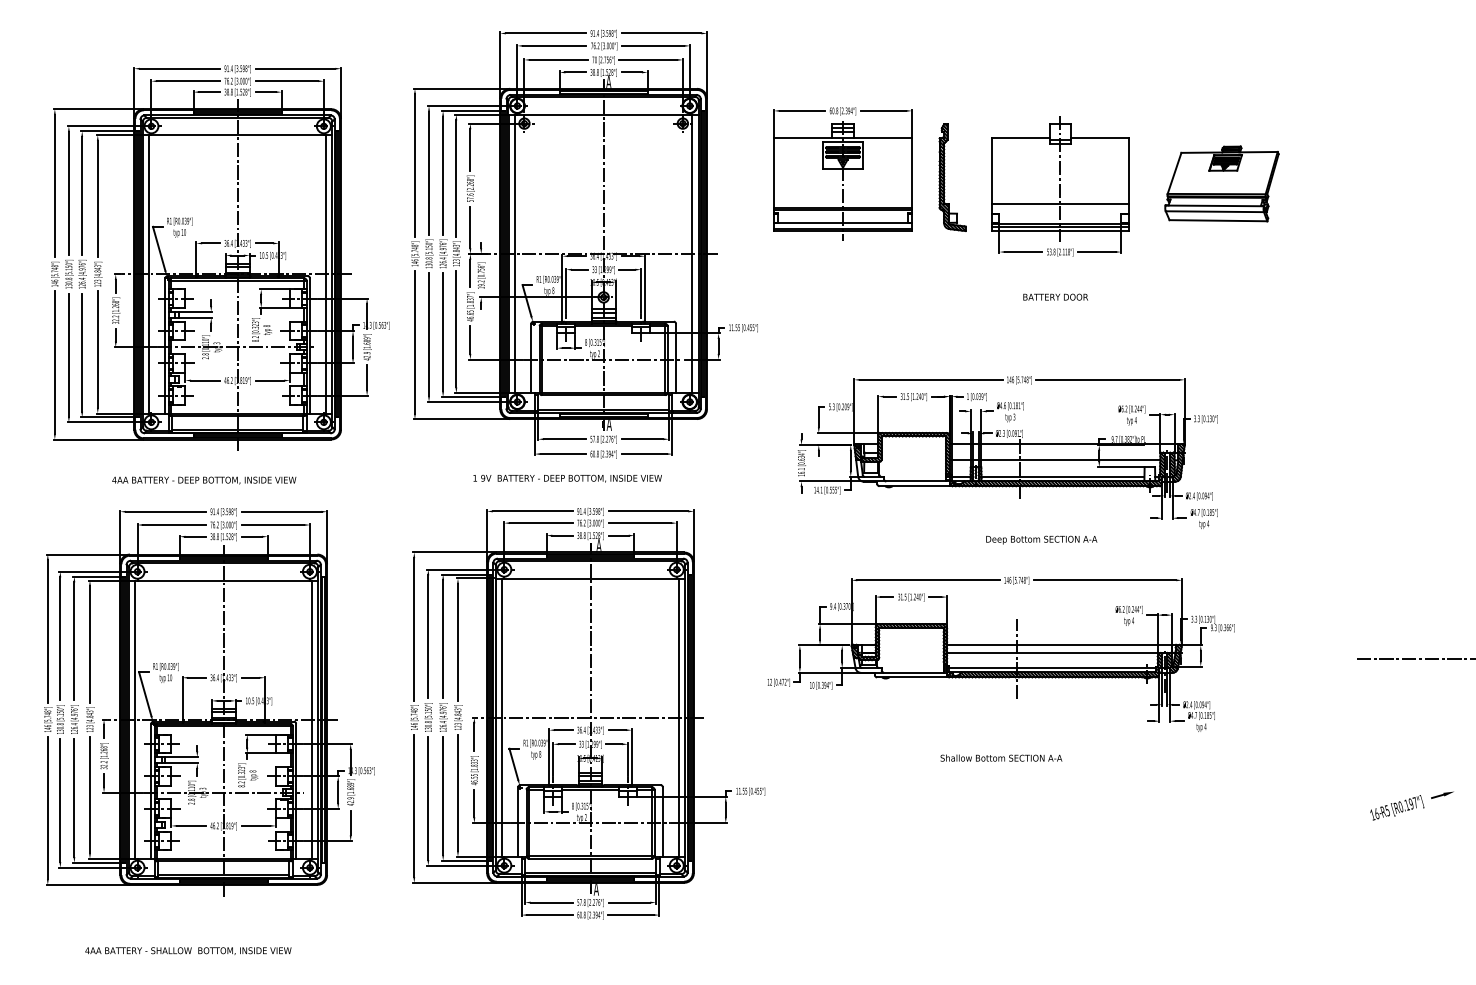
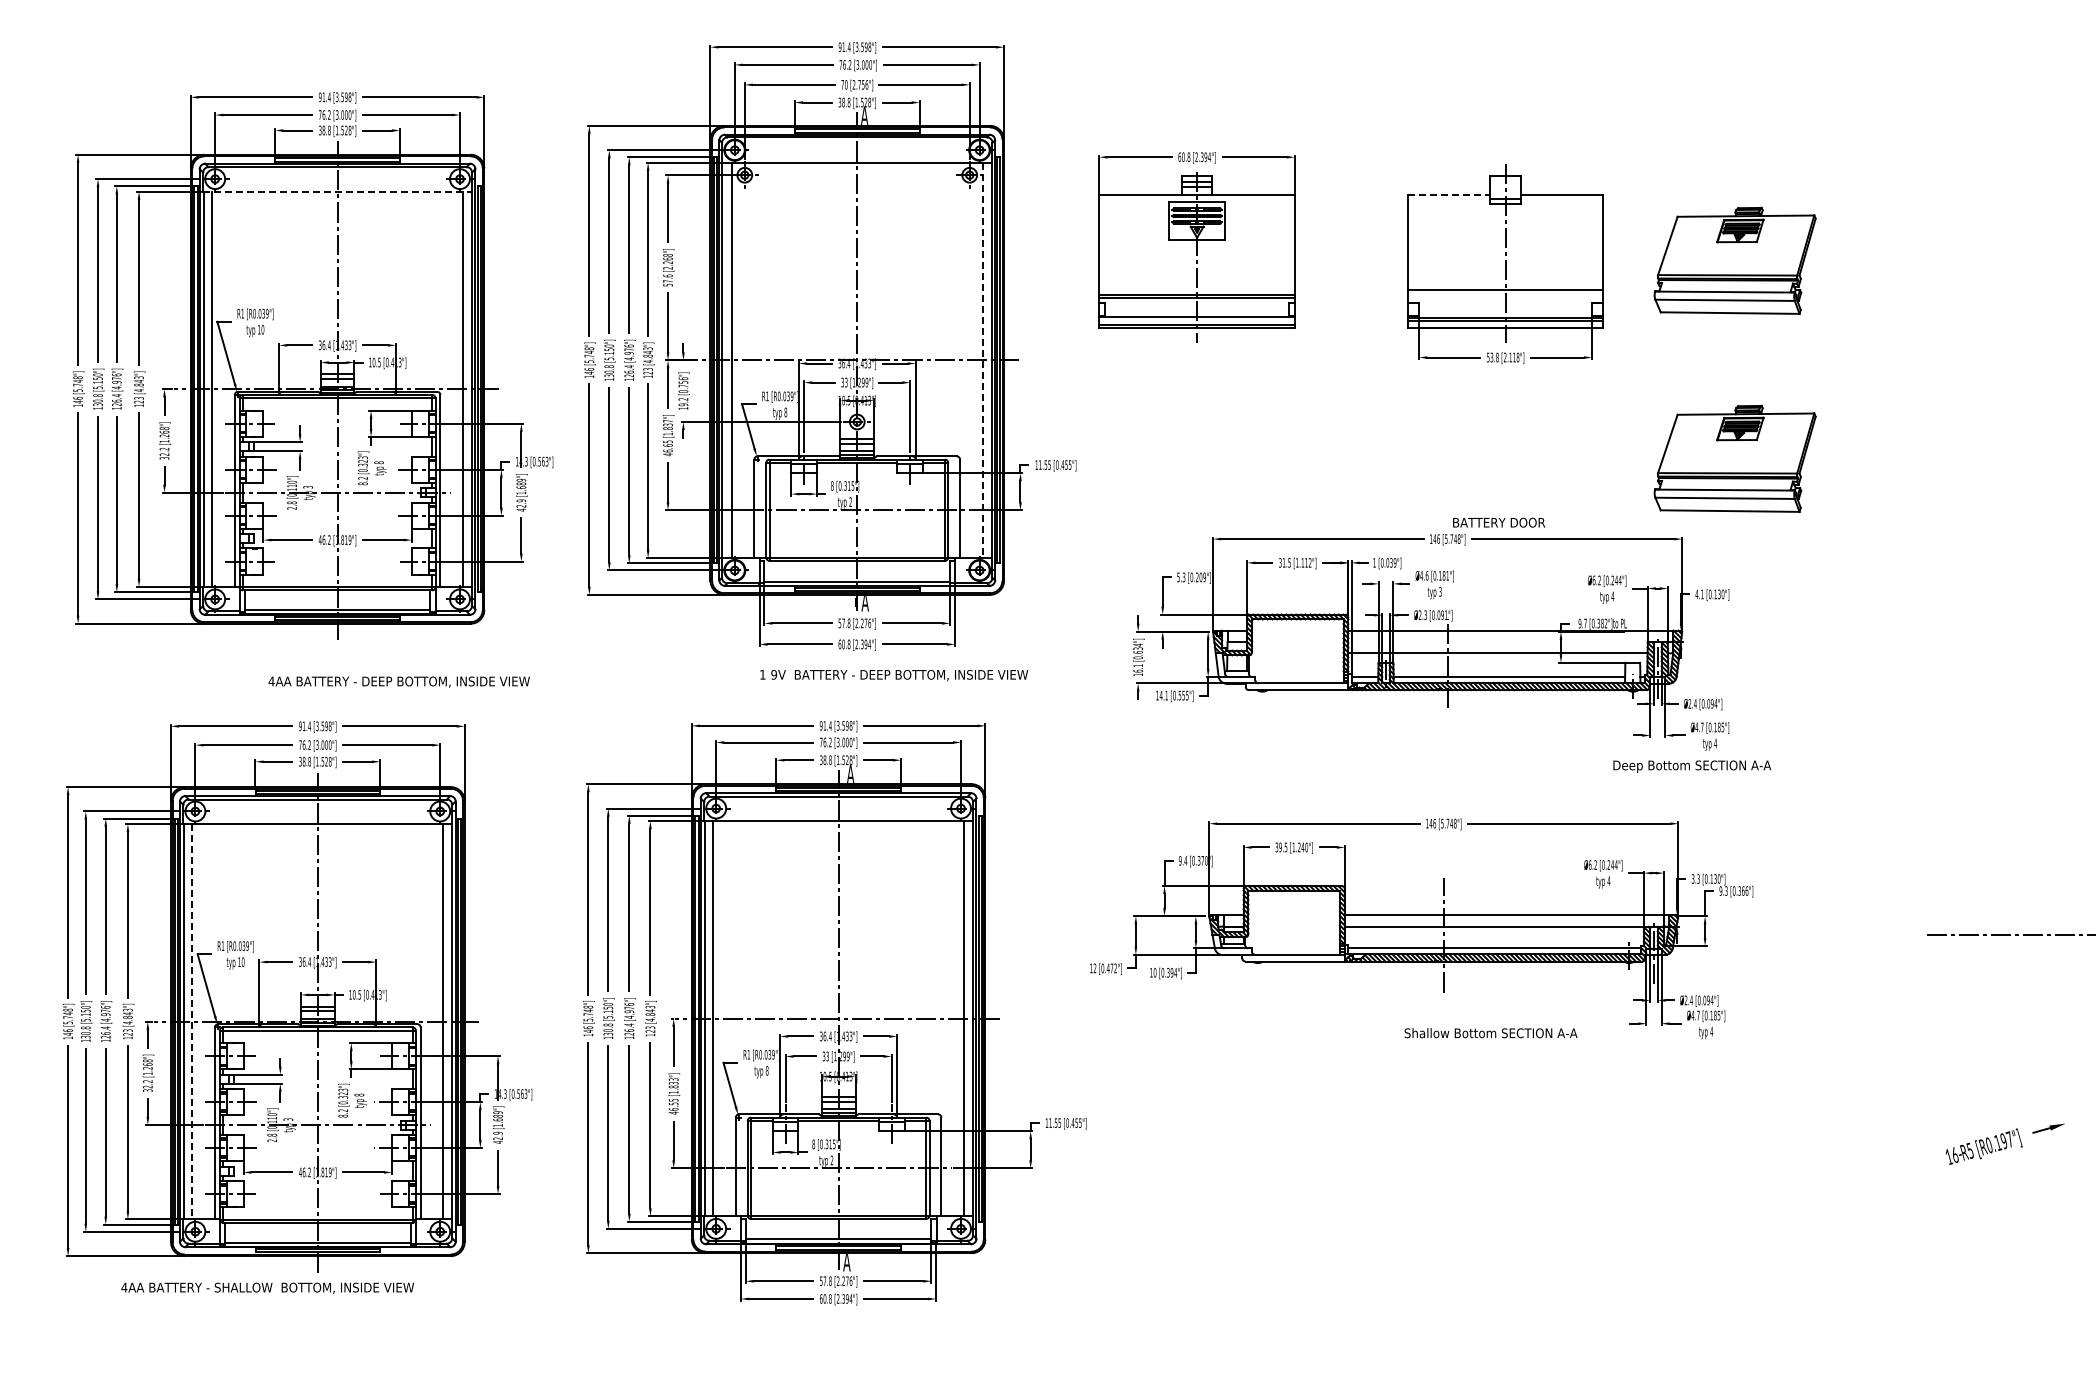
line: (238, 135) -> (338, 191), solid -> dashed
line: (1020, 137) -> (1449, 195), solid -> dashed
part: (944, 177) -> (1341, 251), removed
line: (691, 254) -> (982, 360), solid -> dashed
text: (1055, 297) -> (1499, 522), moved
part: (1221, 323) -> (1734, 458), added
text: (920, 396) -> (1306, 562), [1.240"] -> [1.112"]
text: (1196, 418) -> (1699, 594), 3.3 -> 4.1
text: (567, 478) -> (893, 675), moved
text: (203, 480) -> (398, 681), moved
text: (1041, 540) -> (1692, 766), moved
text: (901, 597) -> (1280, 847), 31.5 -> 39.5
line: (135, 719) -> (192, 1021), solid -> dashed
text: (1001, 758) -> (1490, 1033), moved
text: (188, 950) -> (267, 1287), moved

